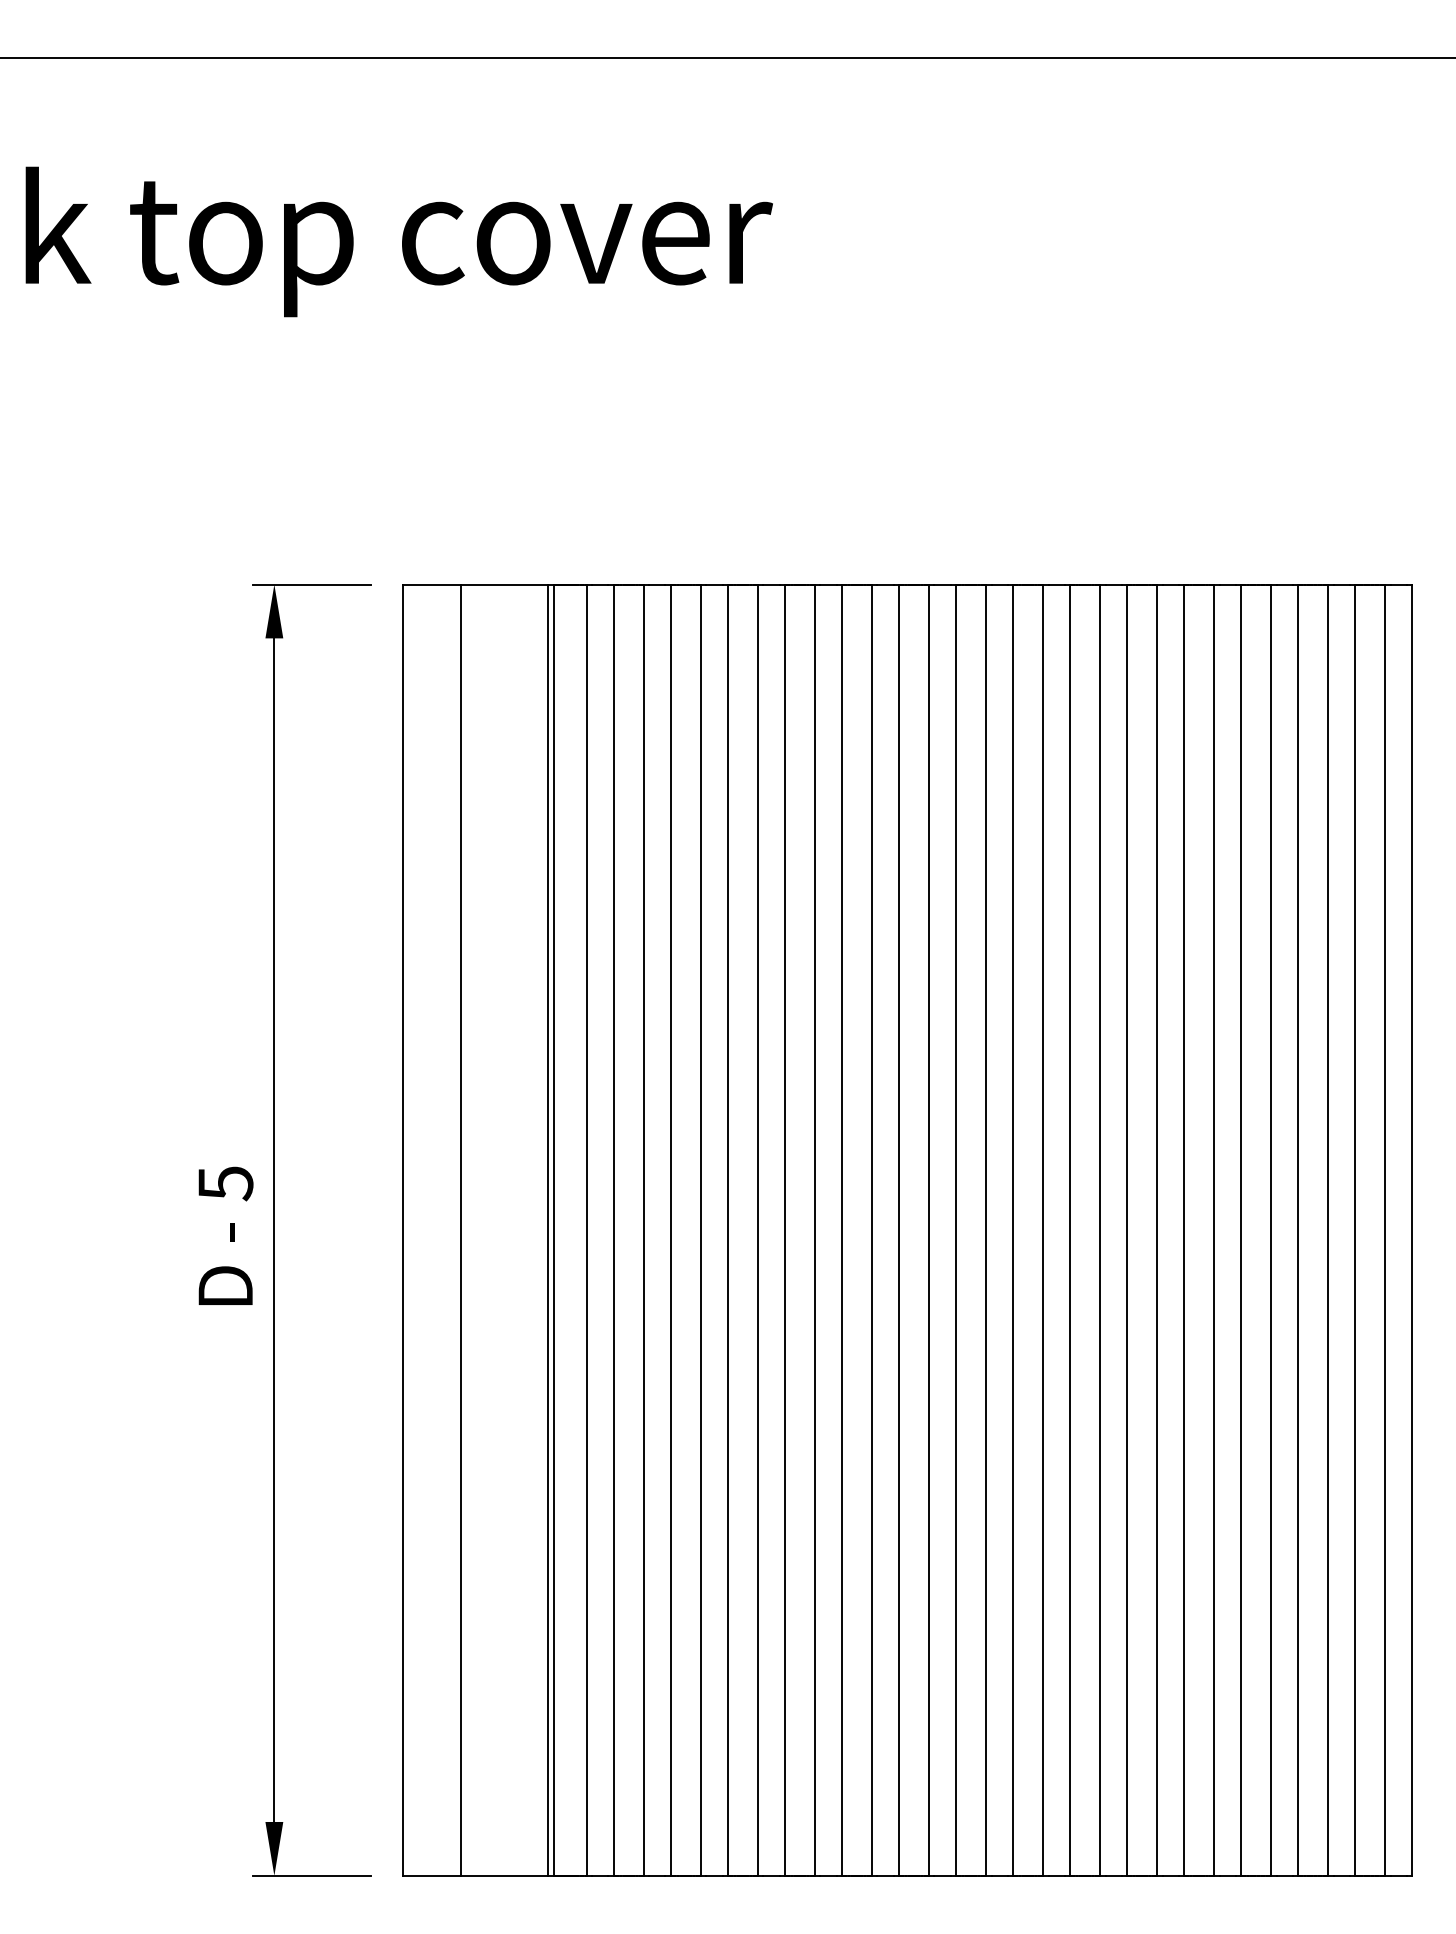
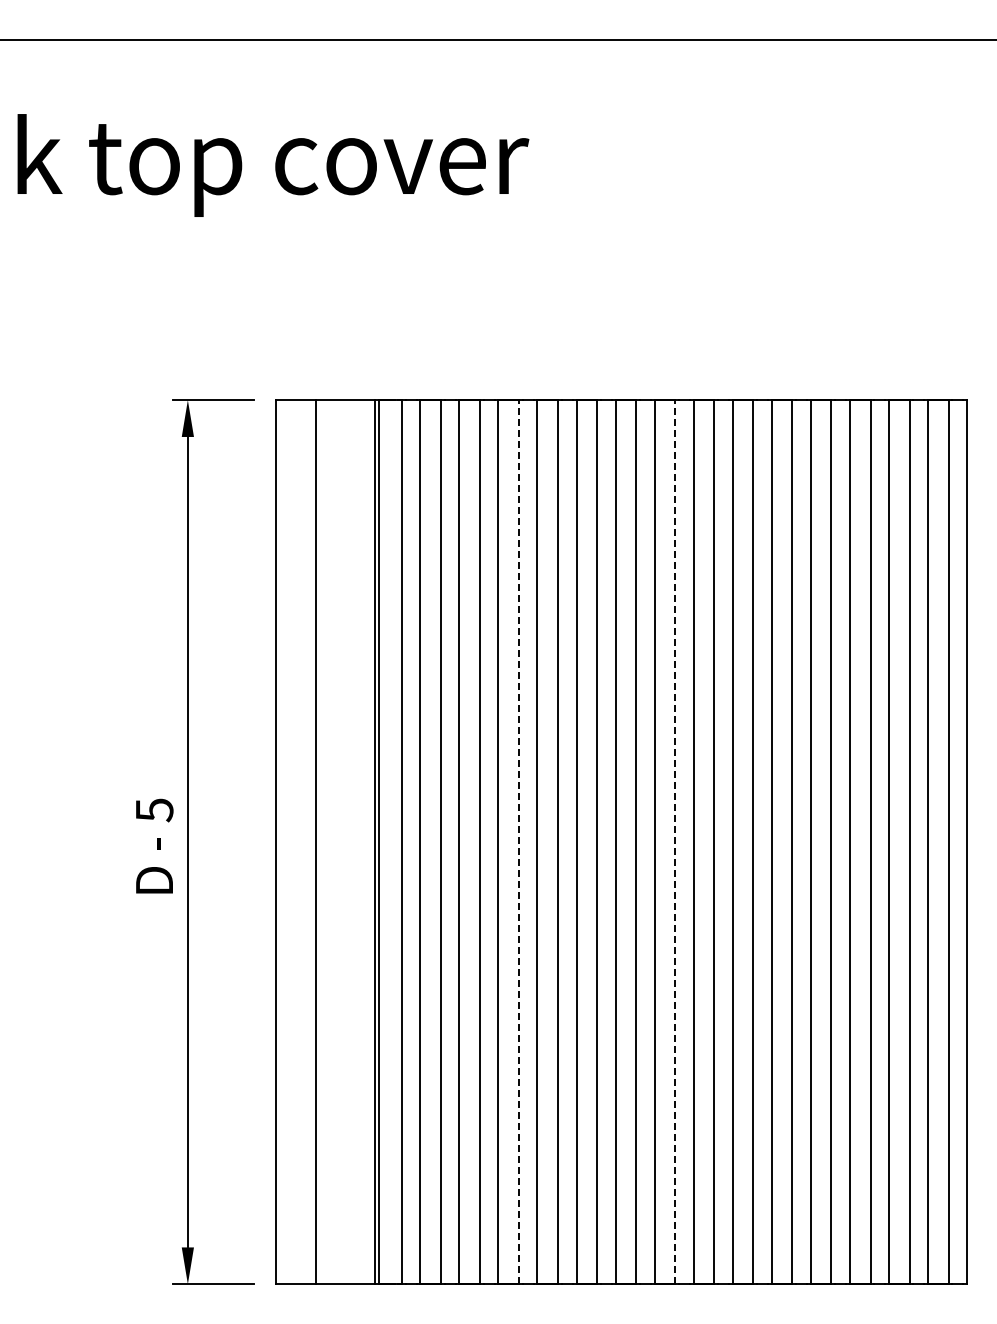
line: (758, 1229) -> (519, 841), solid -> dashed
line: (986, 1229) -> (675, 841), solid -> dashed

